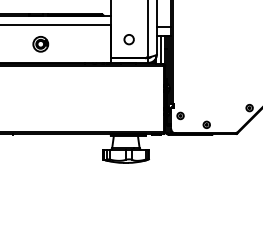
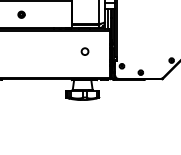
circle: (128, 39) -> (84, 51), moved
part: (40, 44) -> (21, 14), size x0.6

